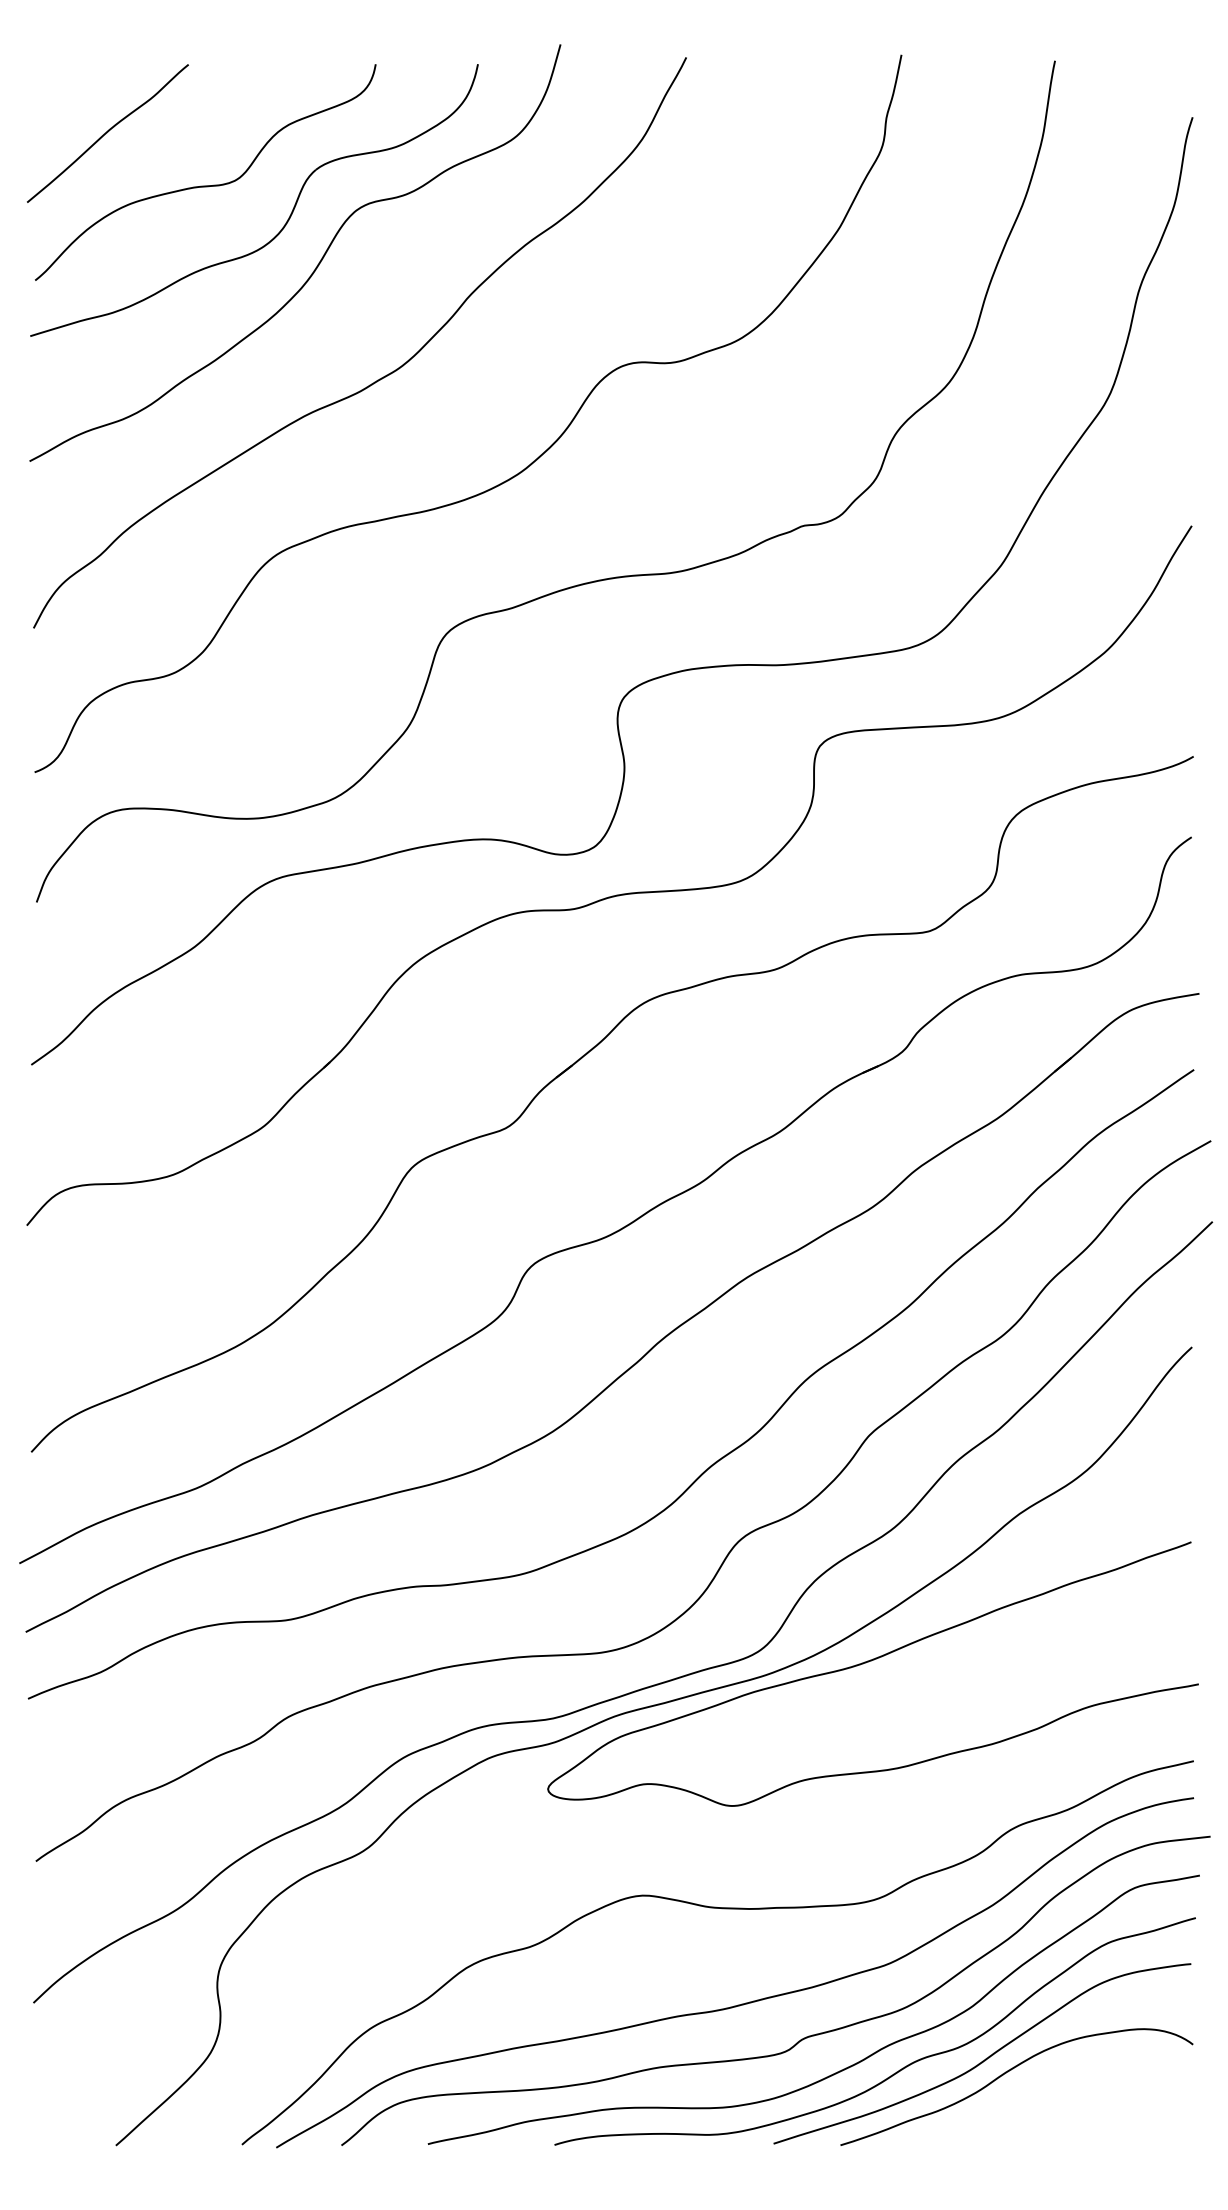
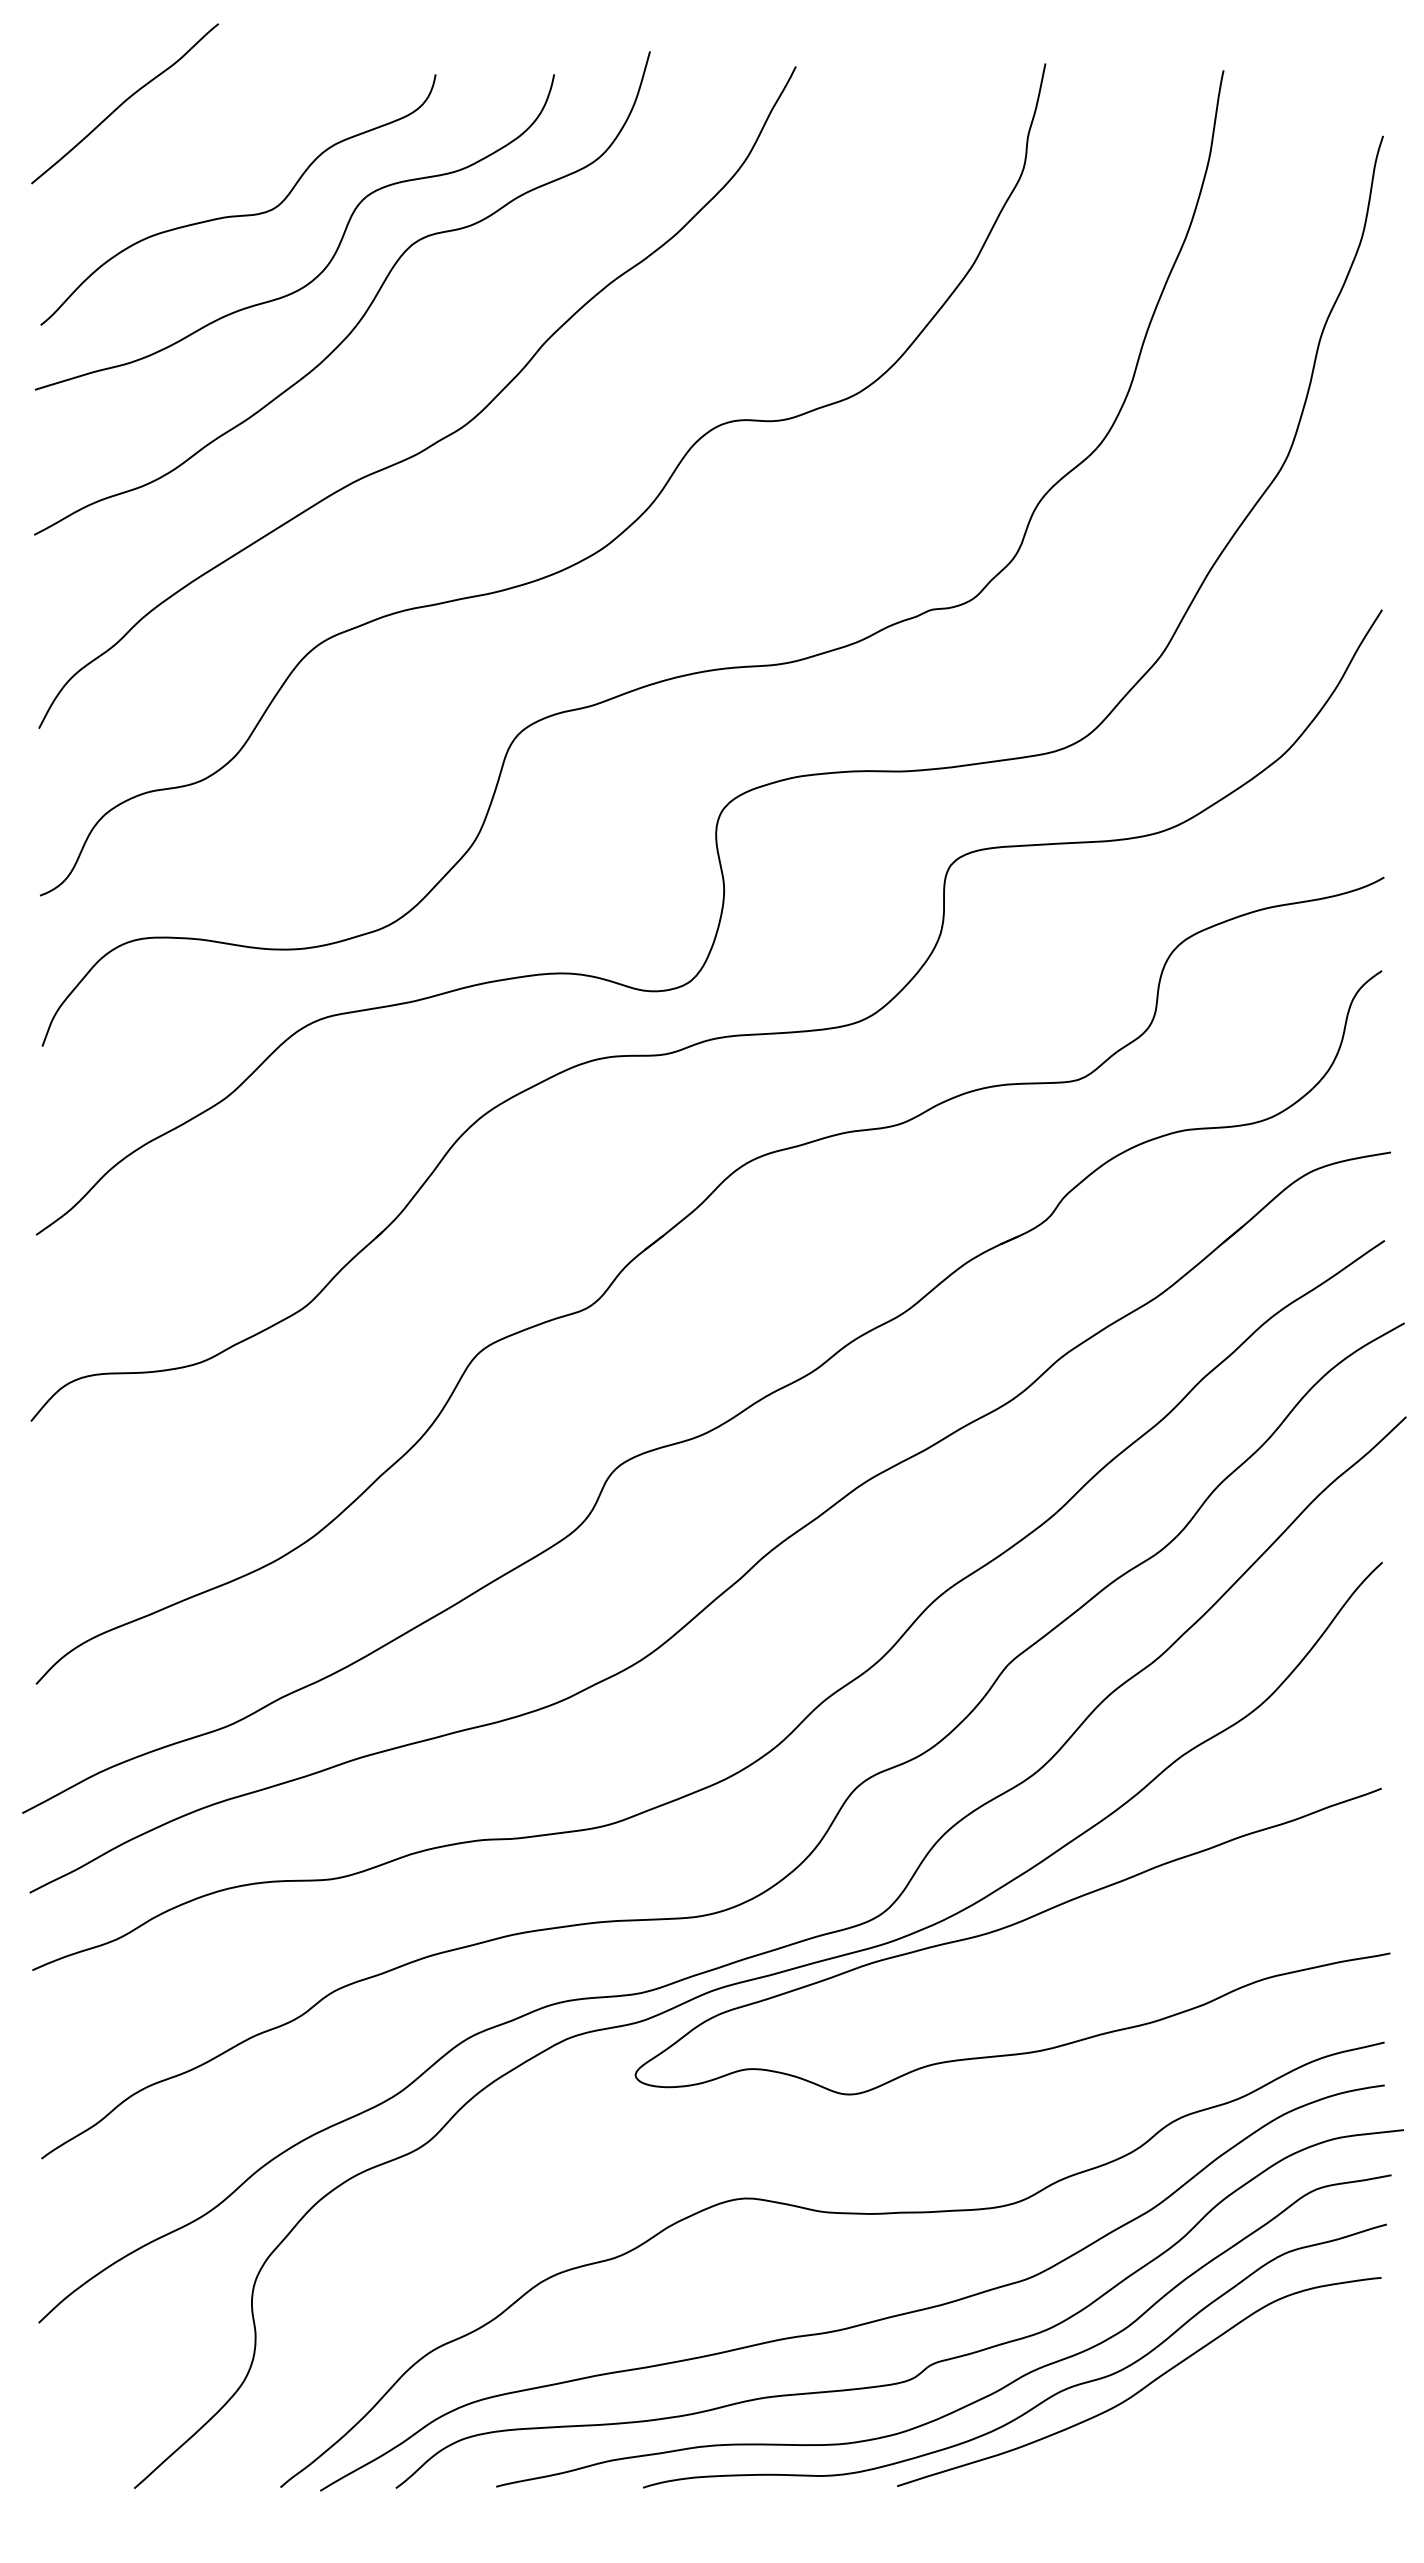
curve: (107, 133) -> (124, 103), moved
curve: (1006, 2073) -> (1167, 2404), removed

